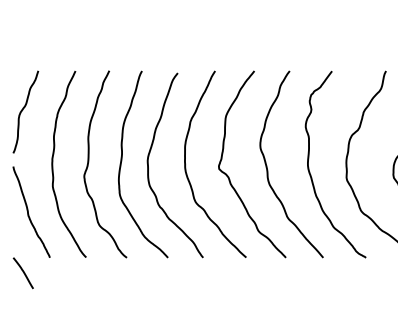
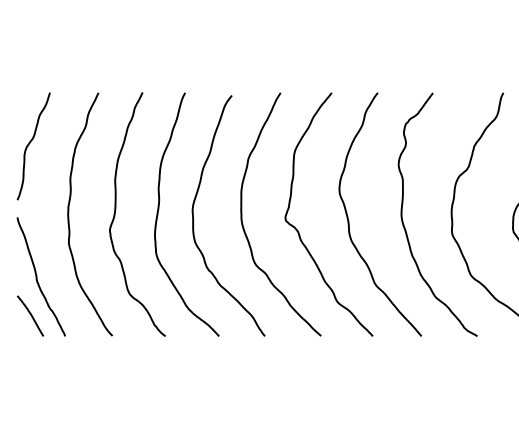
curve: (22, 272) -> (29, 315), moved

